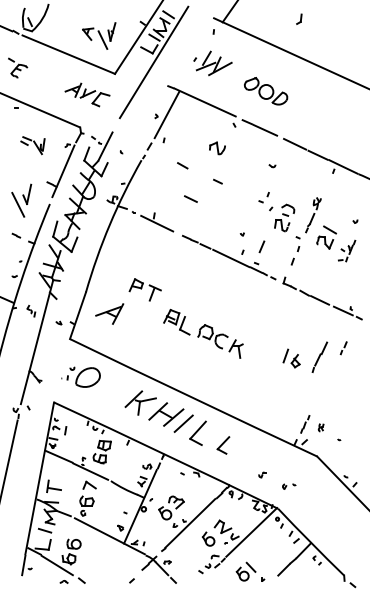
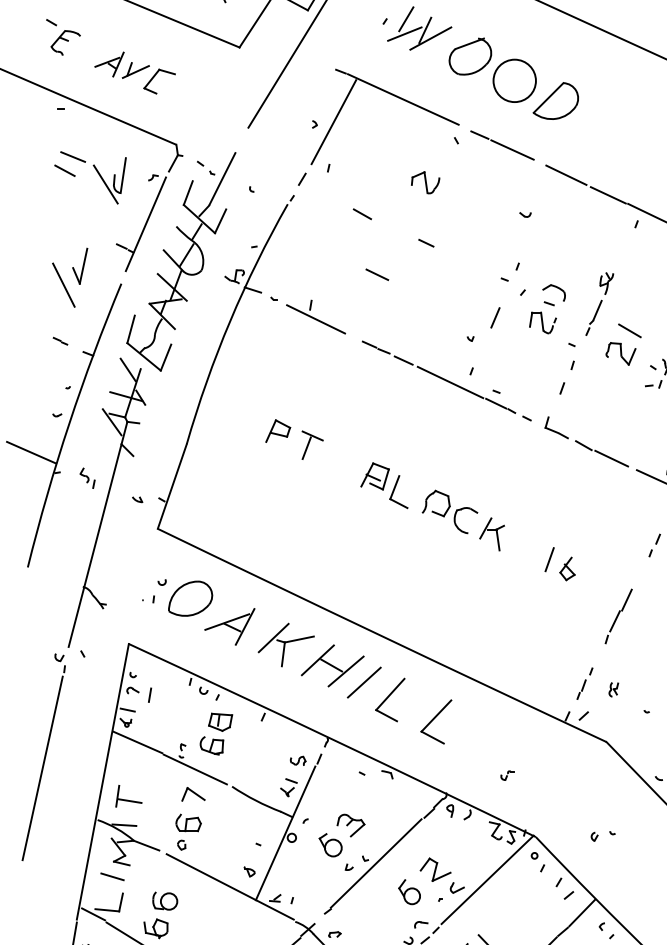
part: (265, 91) -> (512, 79), size x1.67
part: (87, 94) -> (135, 72), moved
part: (32, 145) -> (89, 177), size x1.67
line: (261, 246) -> (494, 317), moved
part: (109, 313) -> (229, 625), moved
part: (203, 333) -> (432, 506), moved
line: (319, 356) -> (618, 614), moved
part: (223, 445) -> (436, 722), size x1.43
part: (289, 486) -> (603, 836), moved

